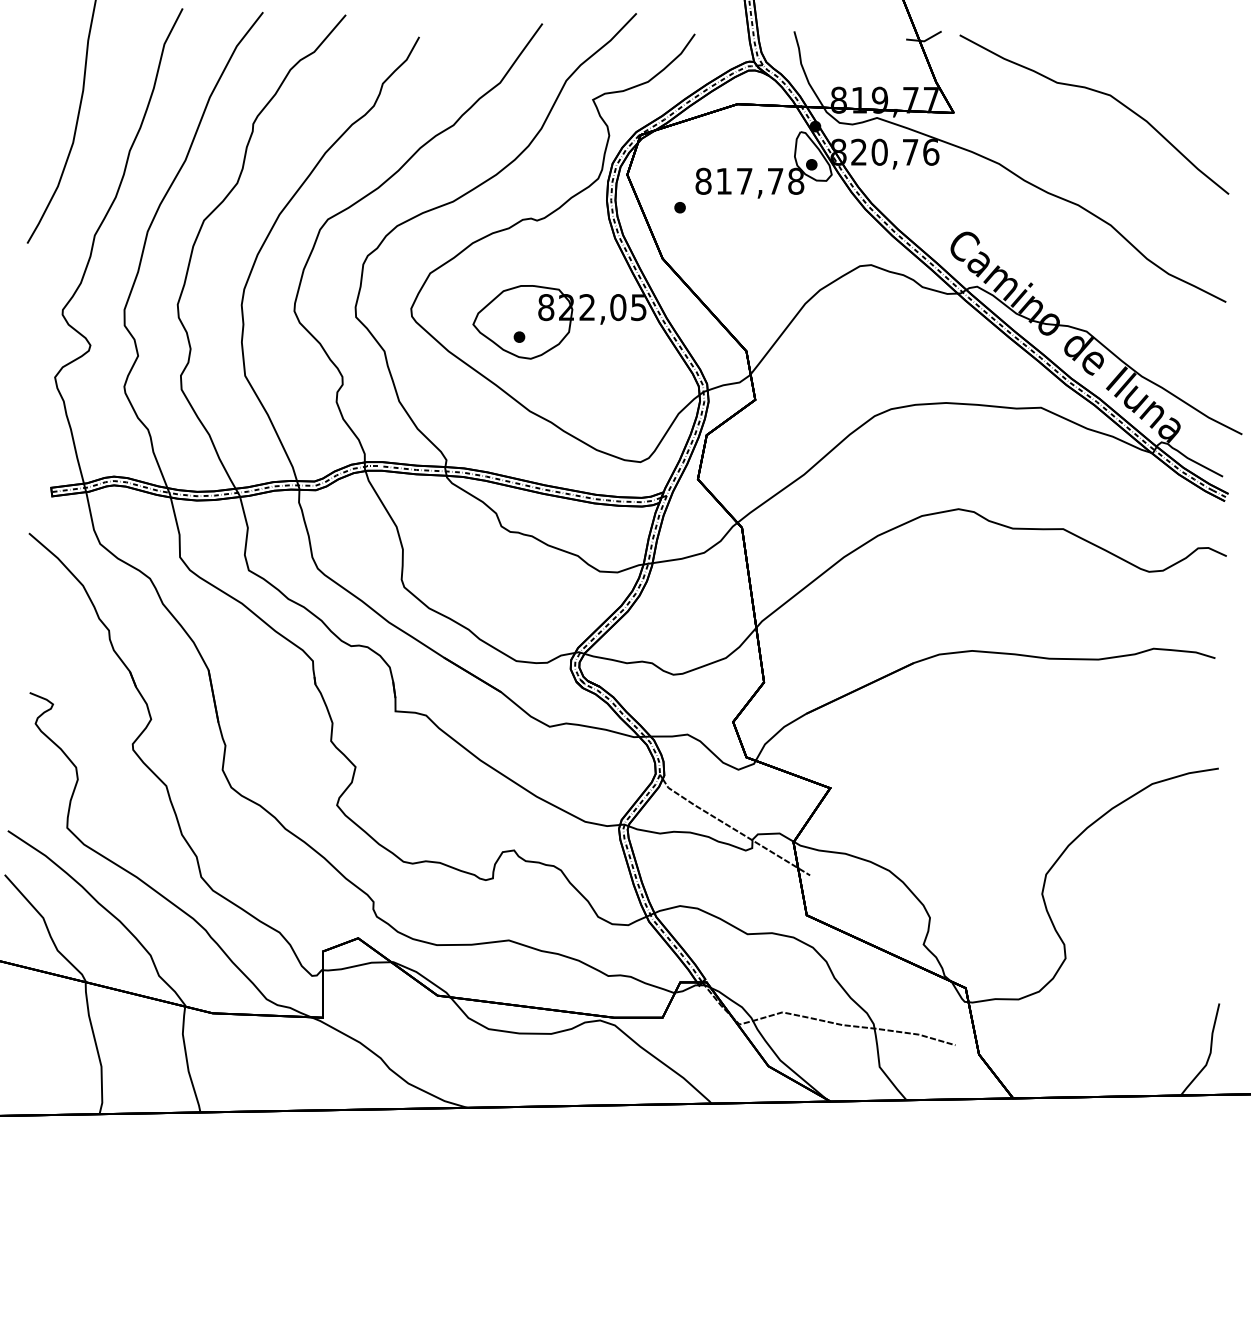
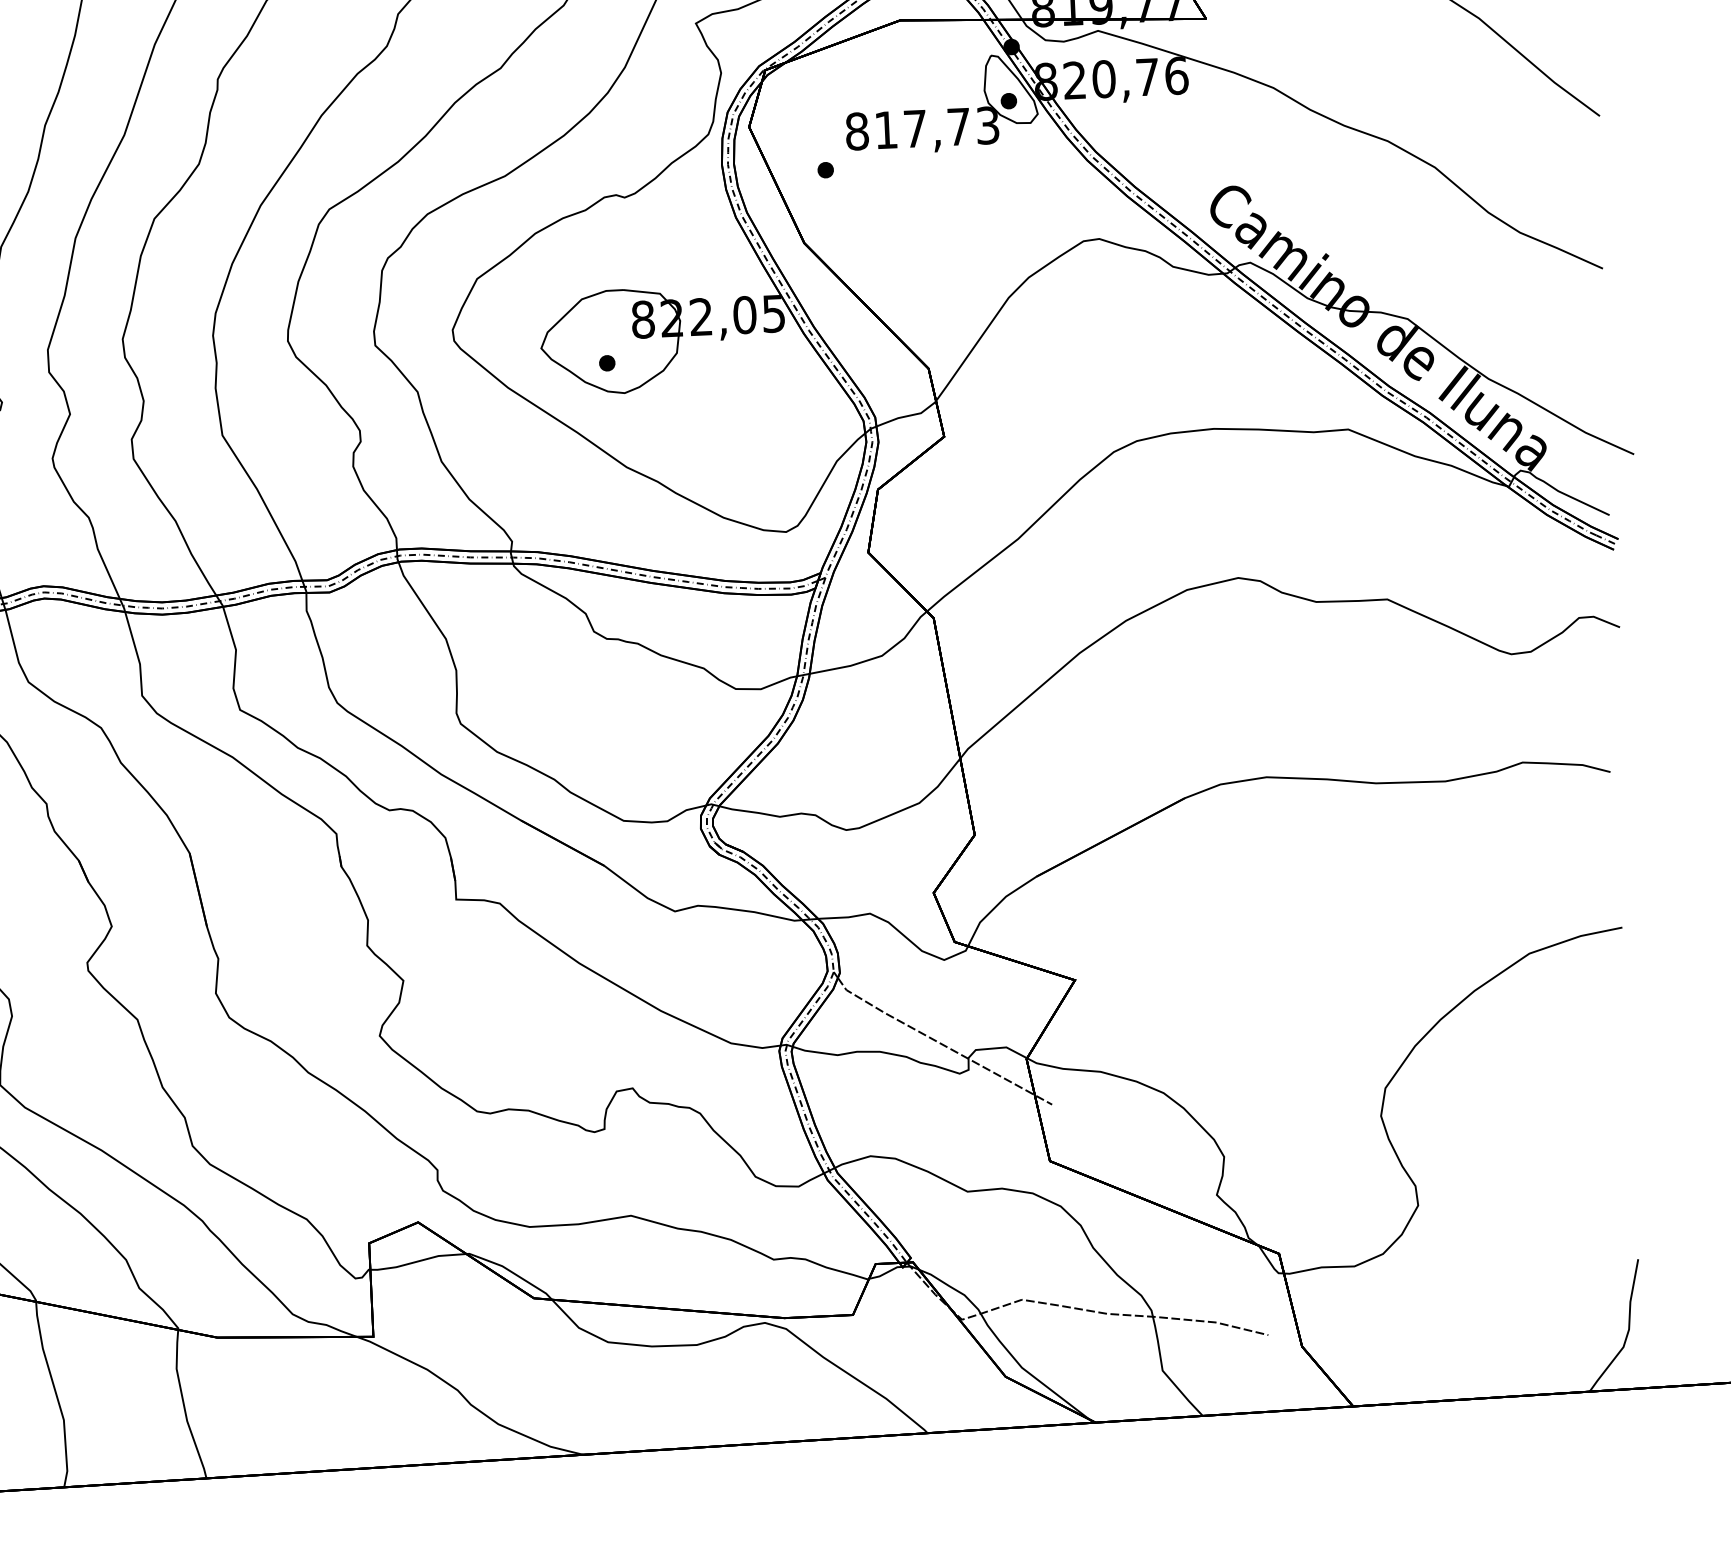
text: (796, 180) -> (988, 124), 817,78 -> 817,73

